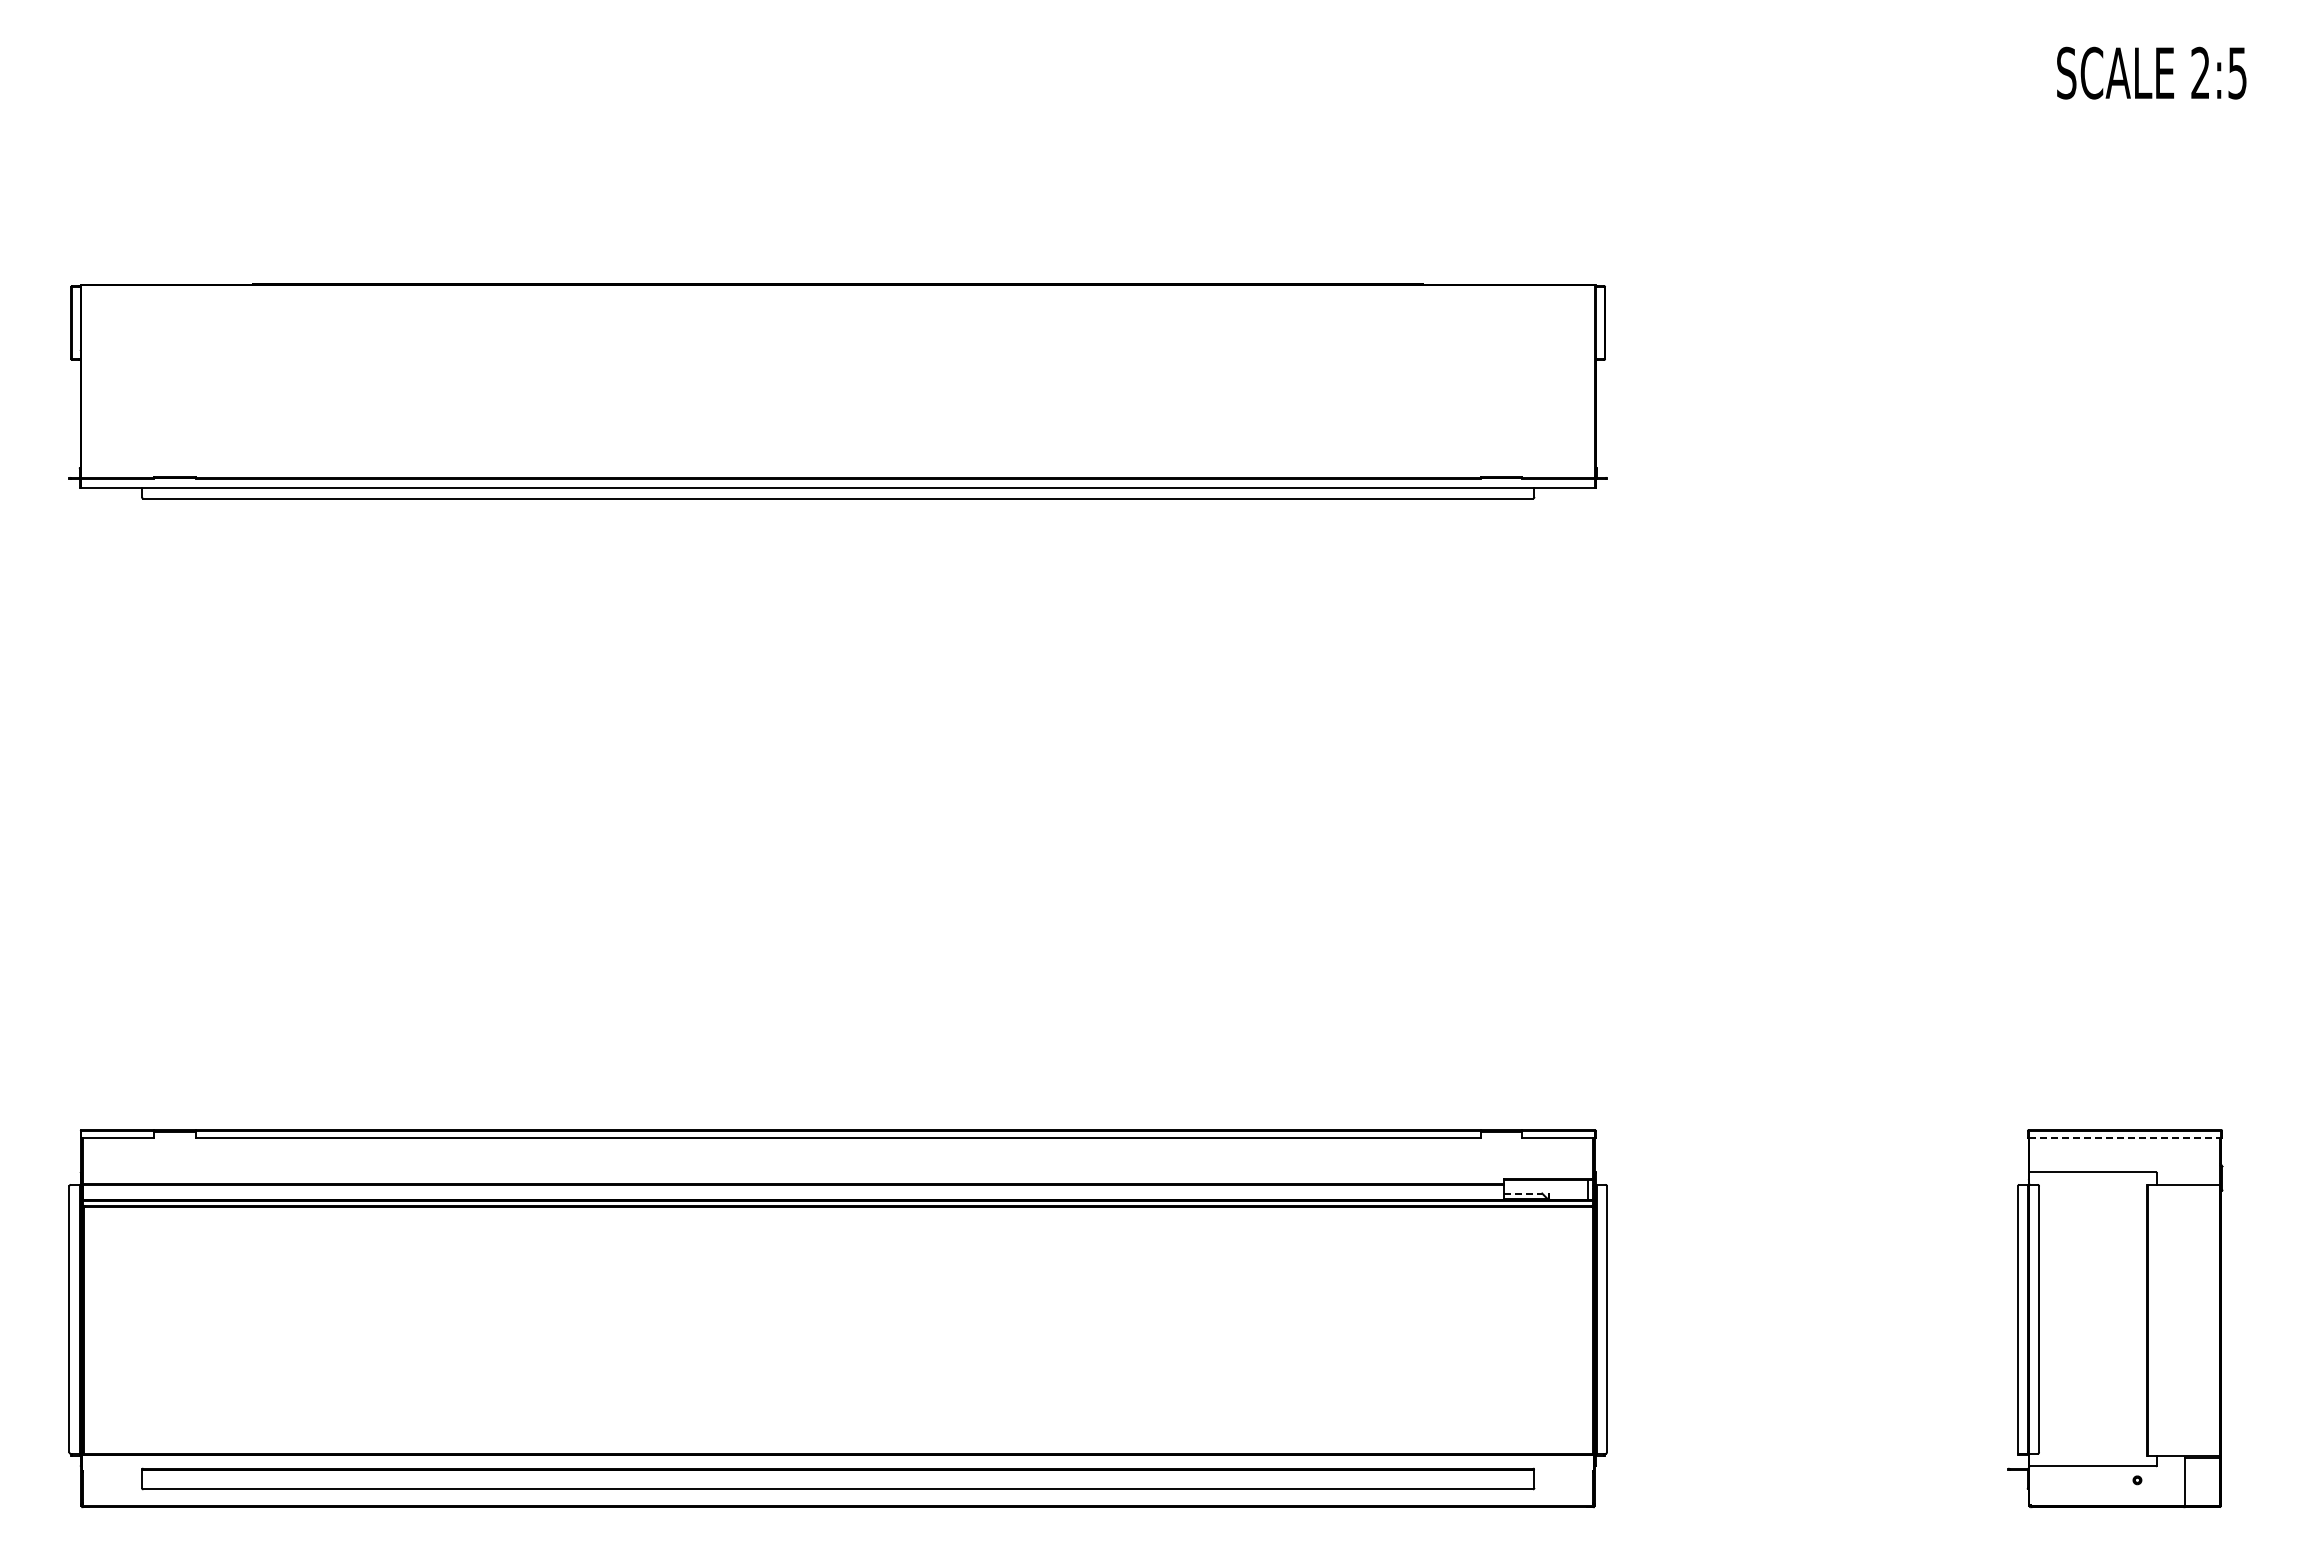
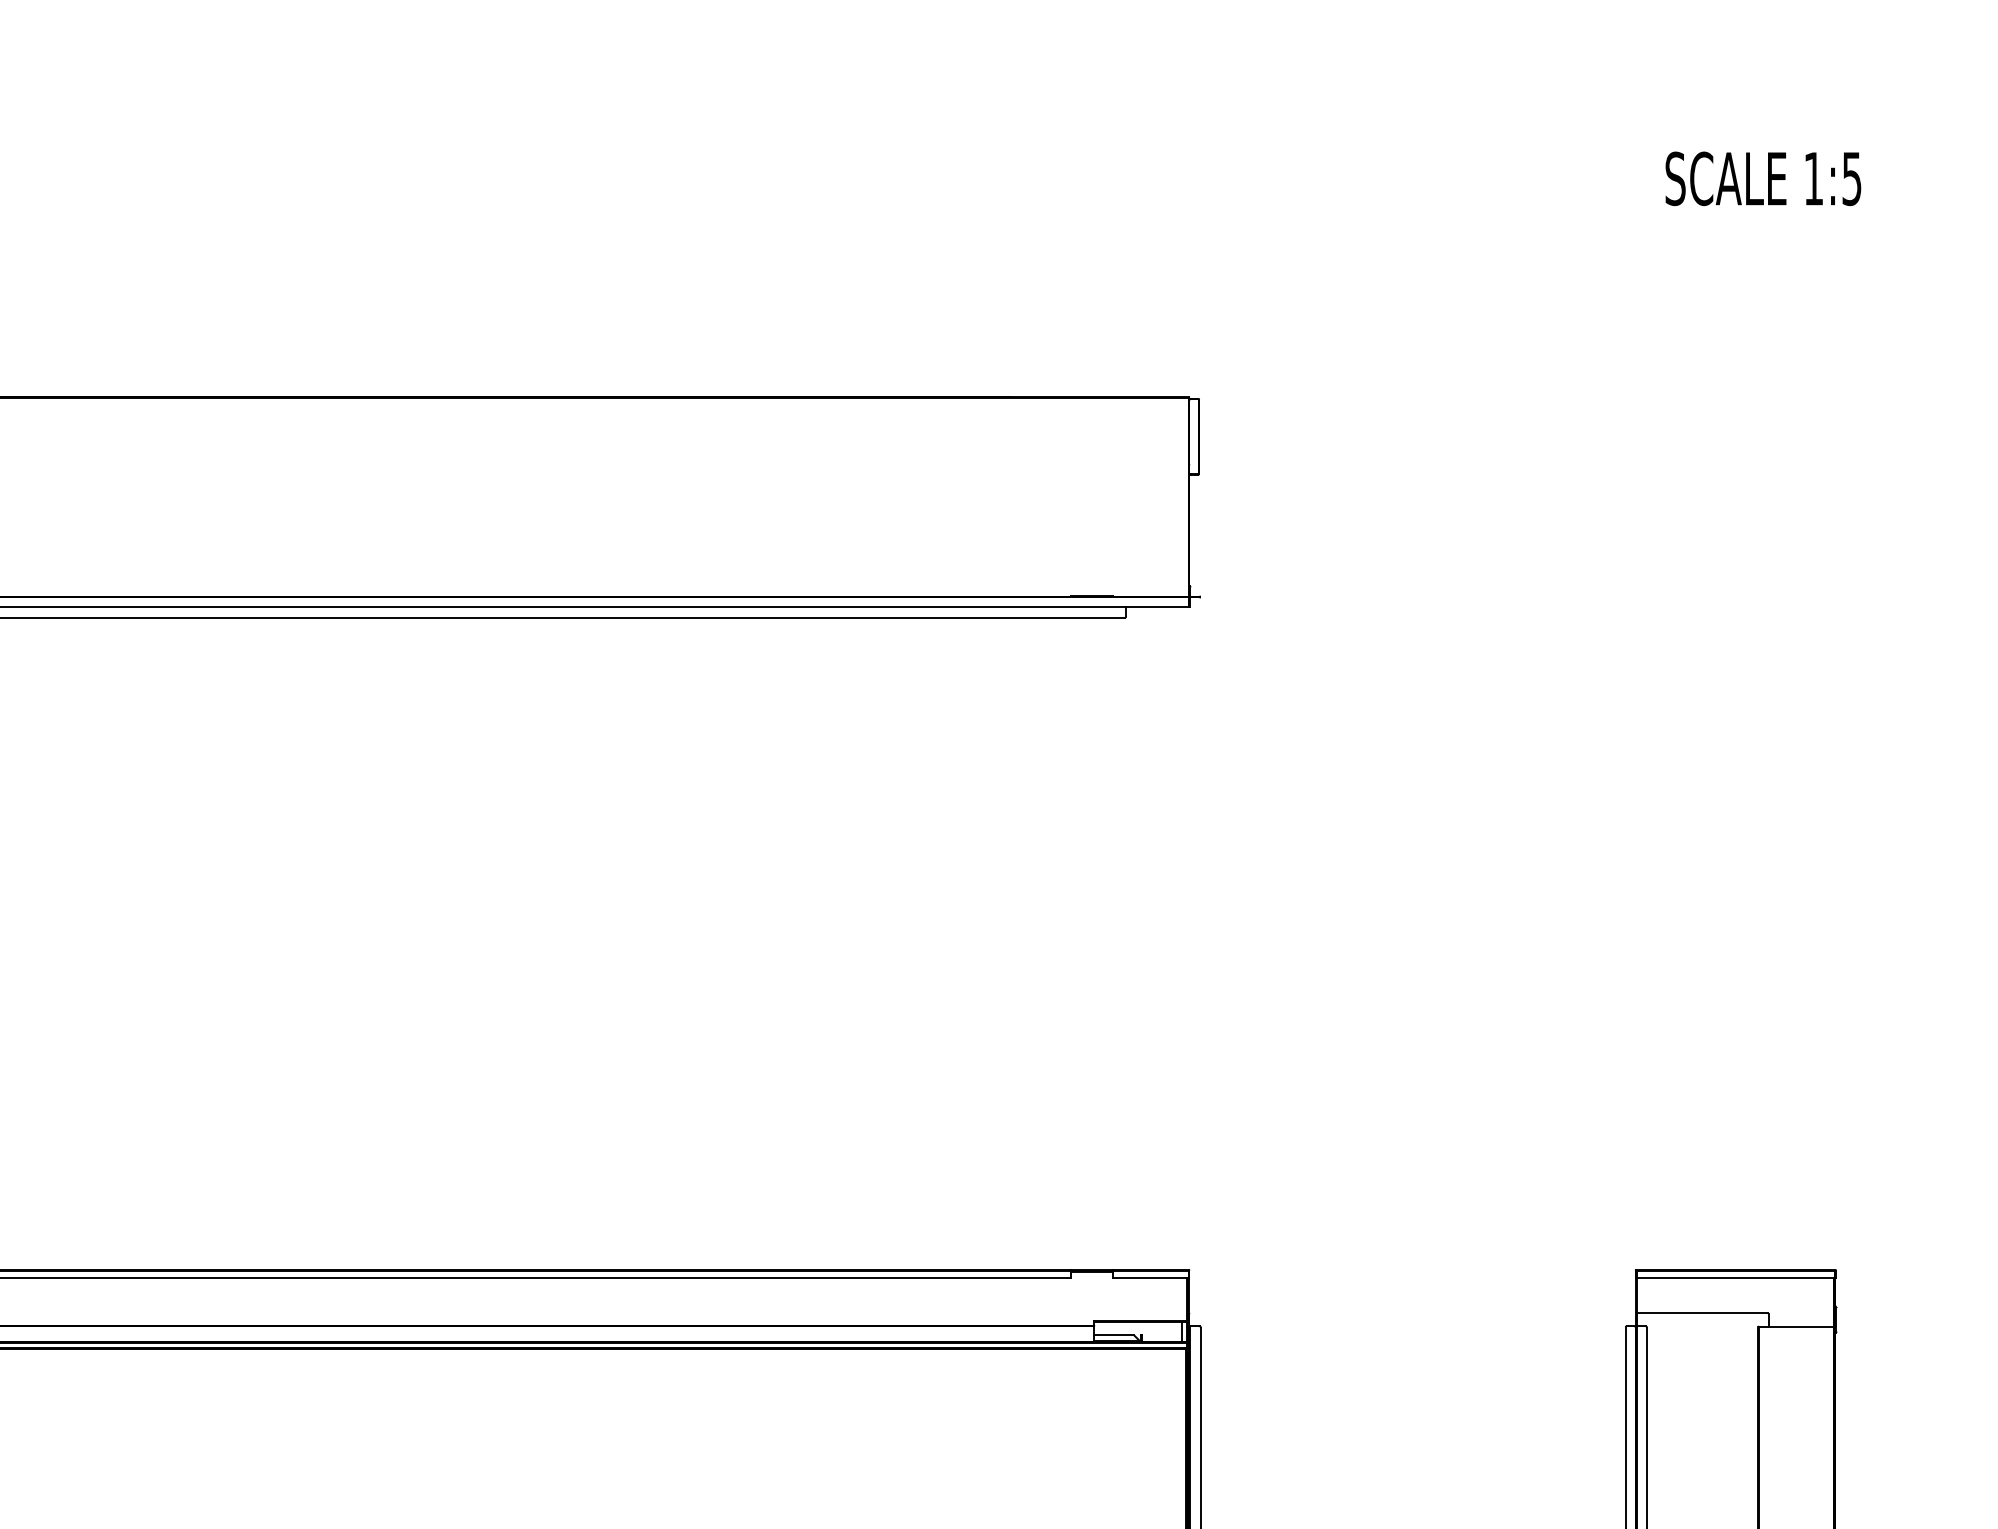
text: (2200, 72) -> (1813, 178), 2:5 -> 1:5
line: (2125, 1138) -> (1736, 1278), dashed -> solid
line: (1523, 1193) -> (1114, 1335), dashed -> solid

